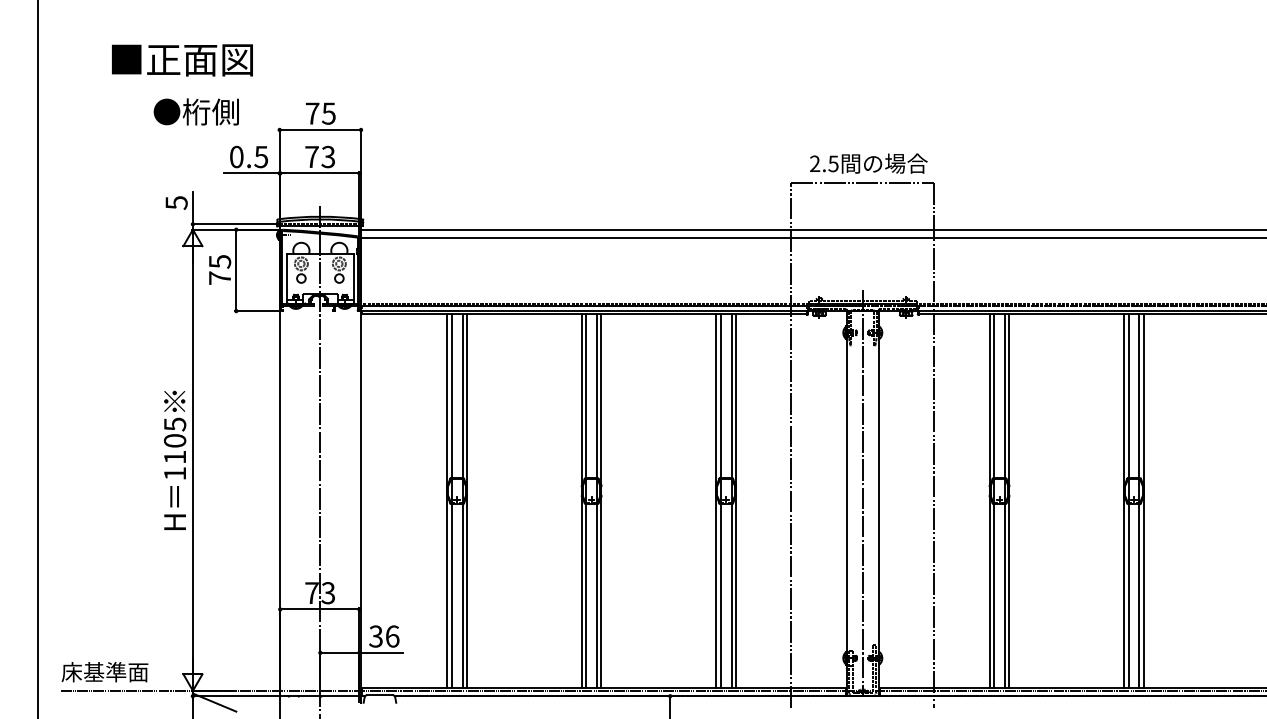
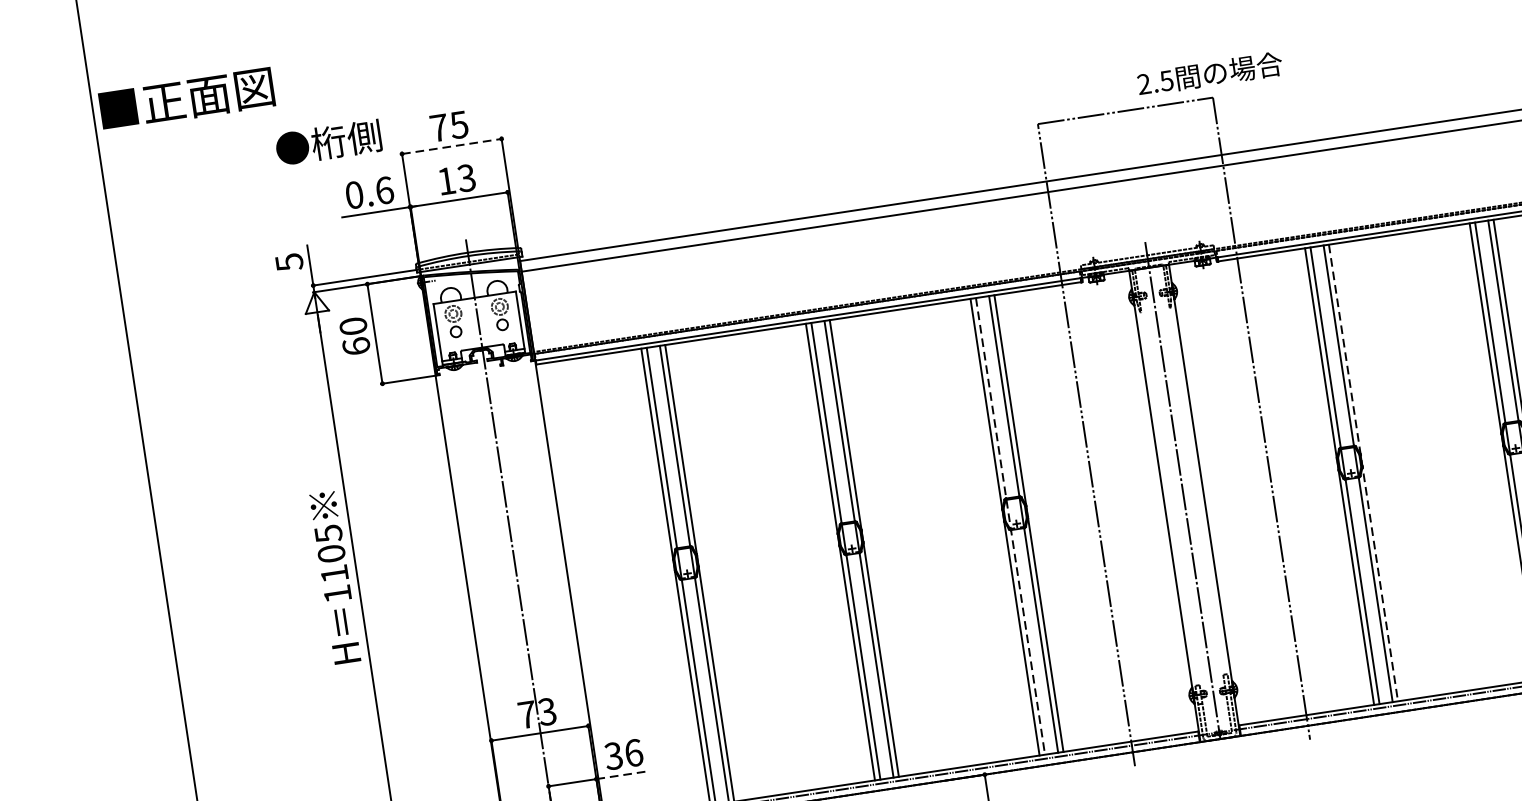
text: (182, 60) -> (187, 99), moved
text: (195, 111) -> (327, 142), moved
line: (320, 129) -> (451, 145), solid -> dashed
text: (261, 156) -> (384, 189), 0.5 -> 0.6
text: (311, 156) -> (445, 180), 73 -> 13
text: (868, 163) -> (1209, 73), moved
text: (219, 269) -> (354, 335), 75 -> 60
line: (720, 500) -> (1010, 525), solid -> dashed
line: (1009, 500) -> (1363, 472), solid -> dashed
line: (381, 652) -> (623, 774), solid -> dashed

